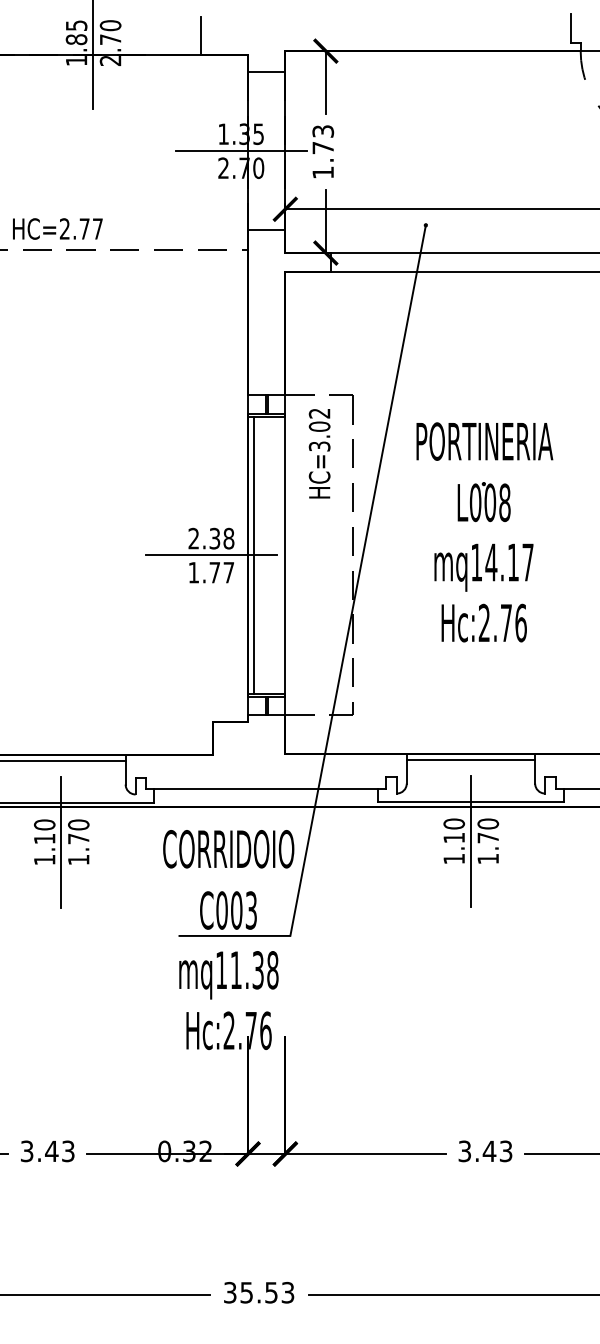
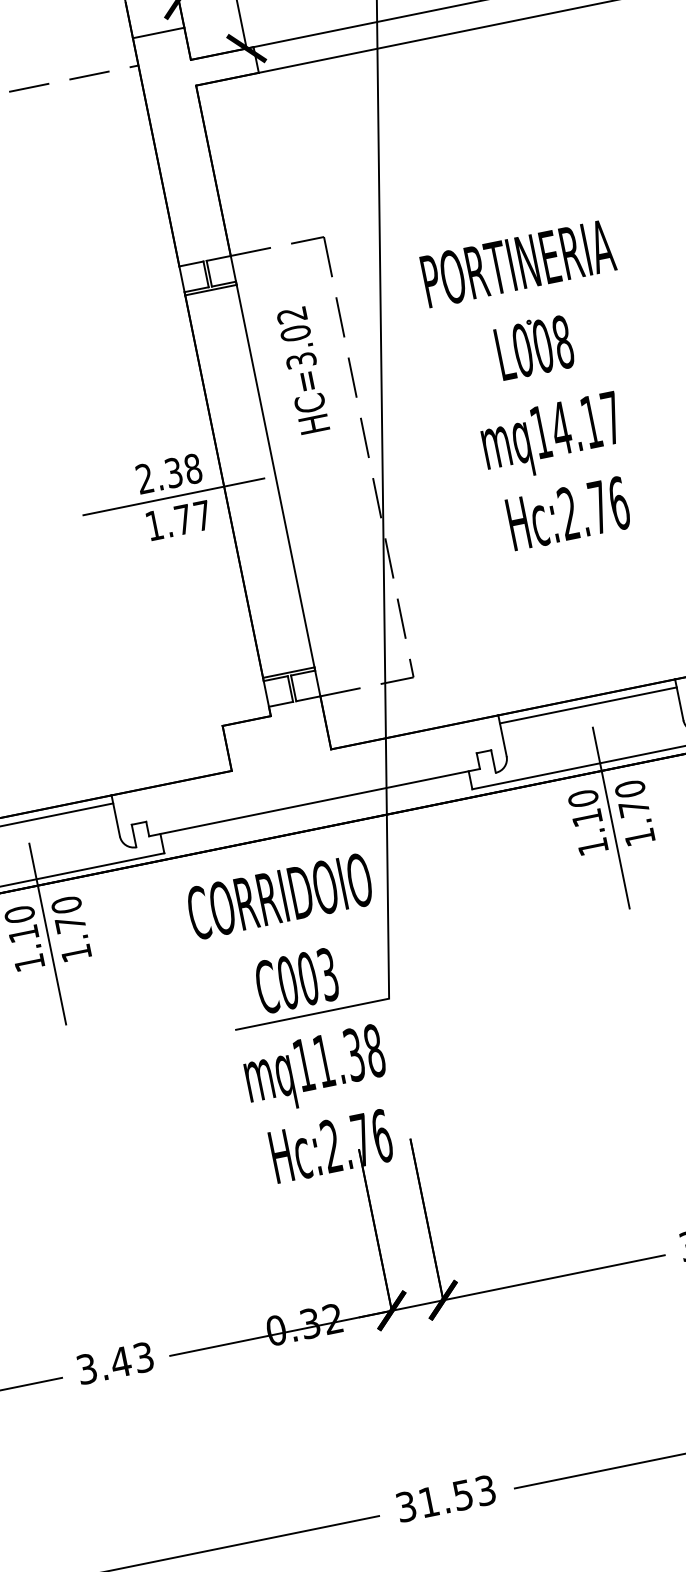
text: (319, 453) -> (303, 370), moved
line: (253, 555) -> (231, 485), removed
text: (246, 1292) -> (428, 1501), 35.53 -> 31.53

